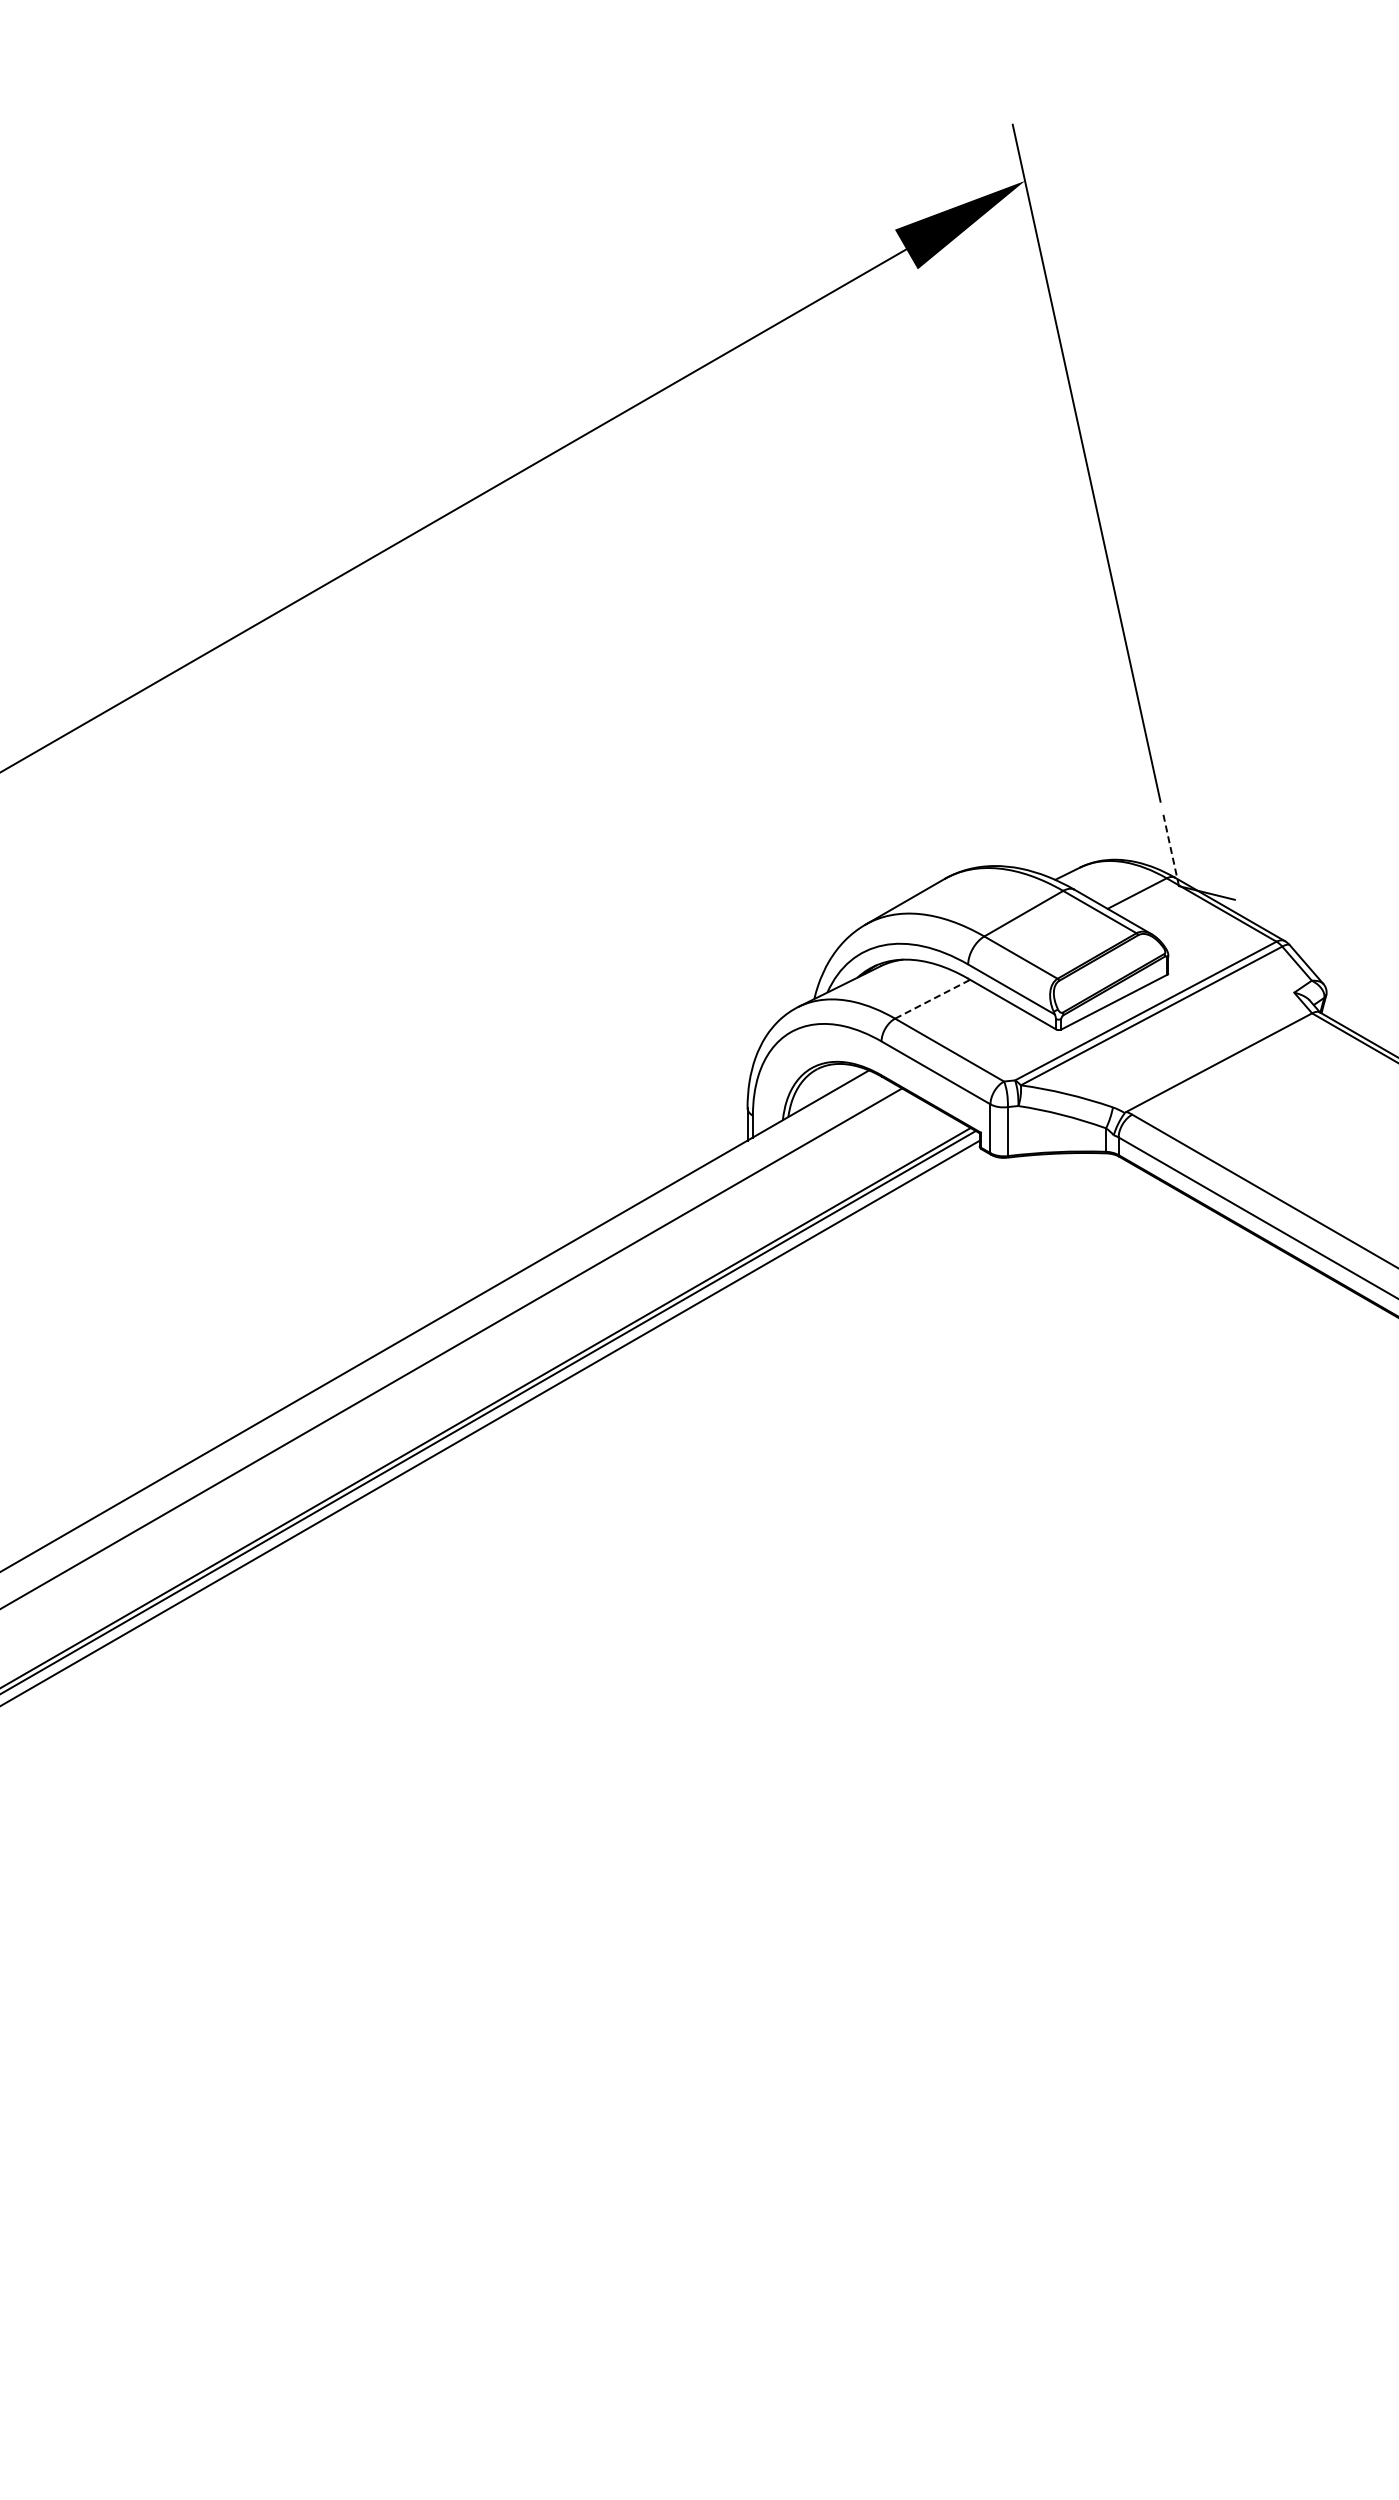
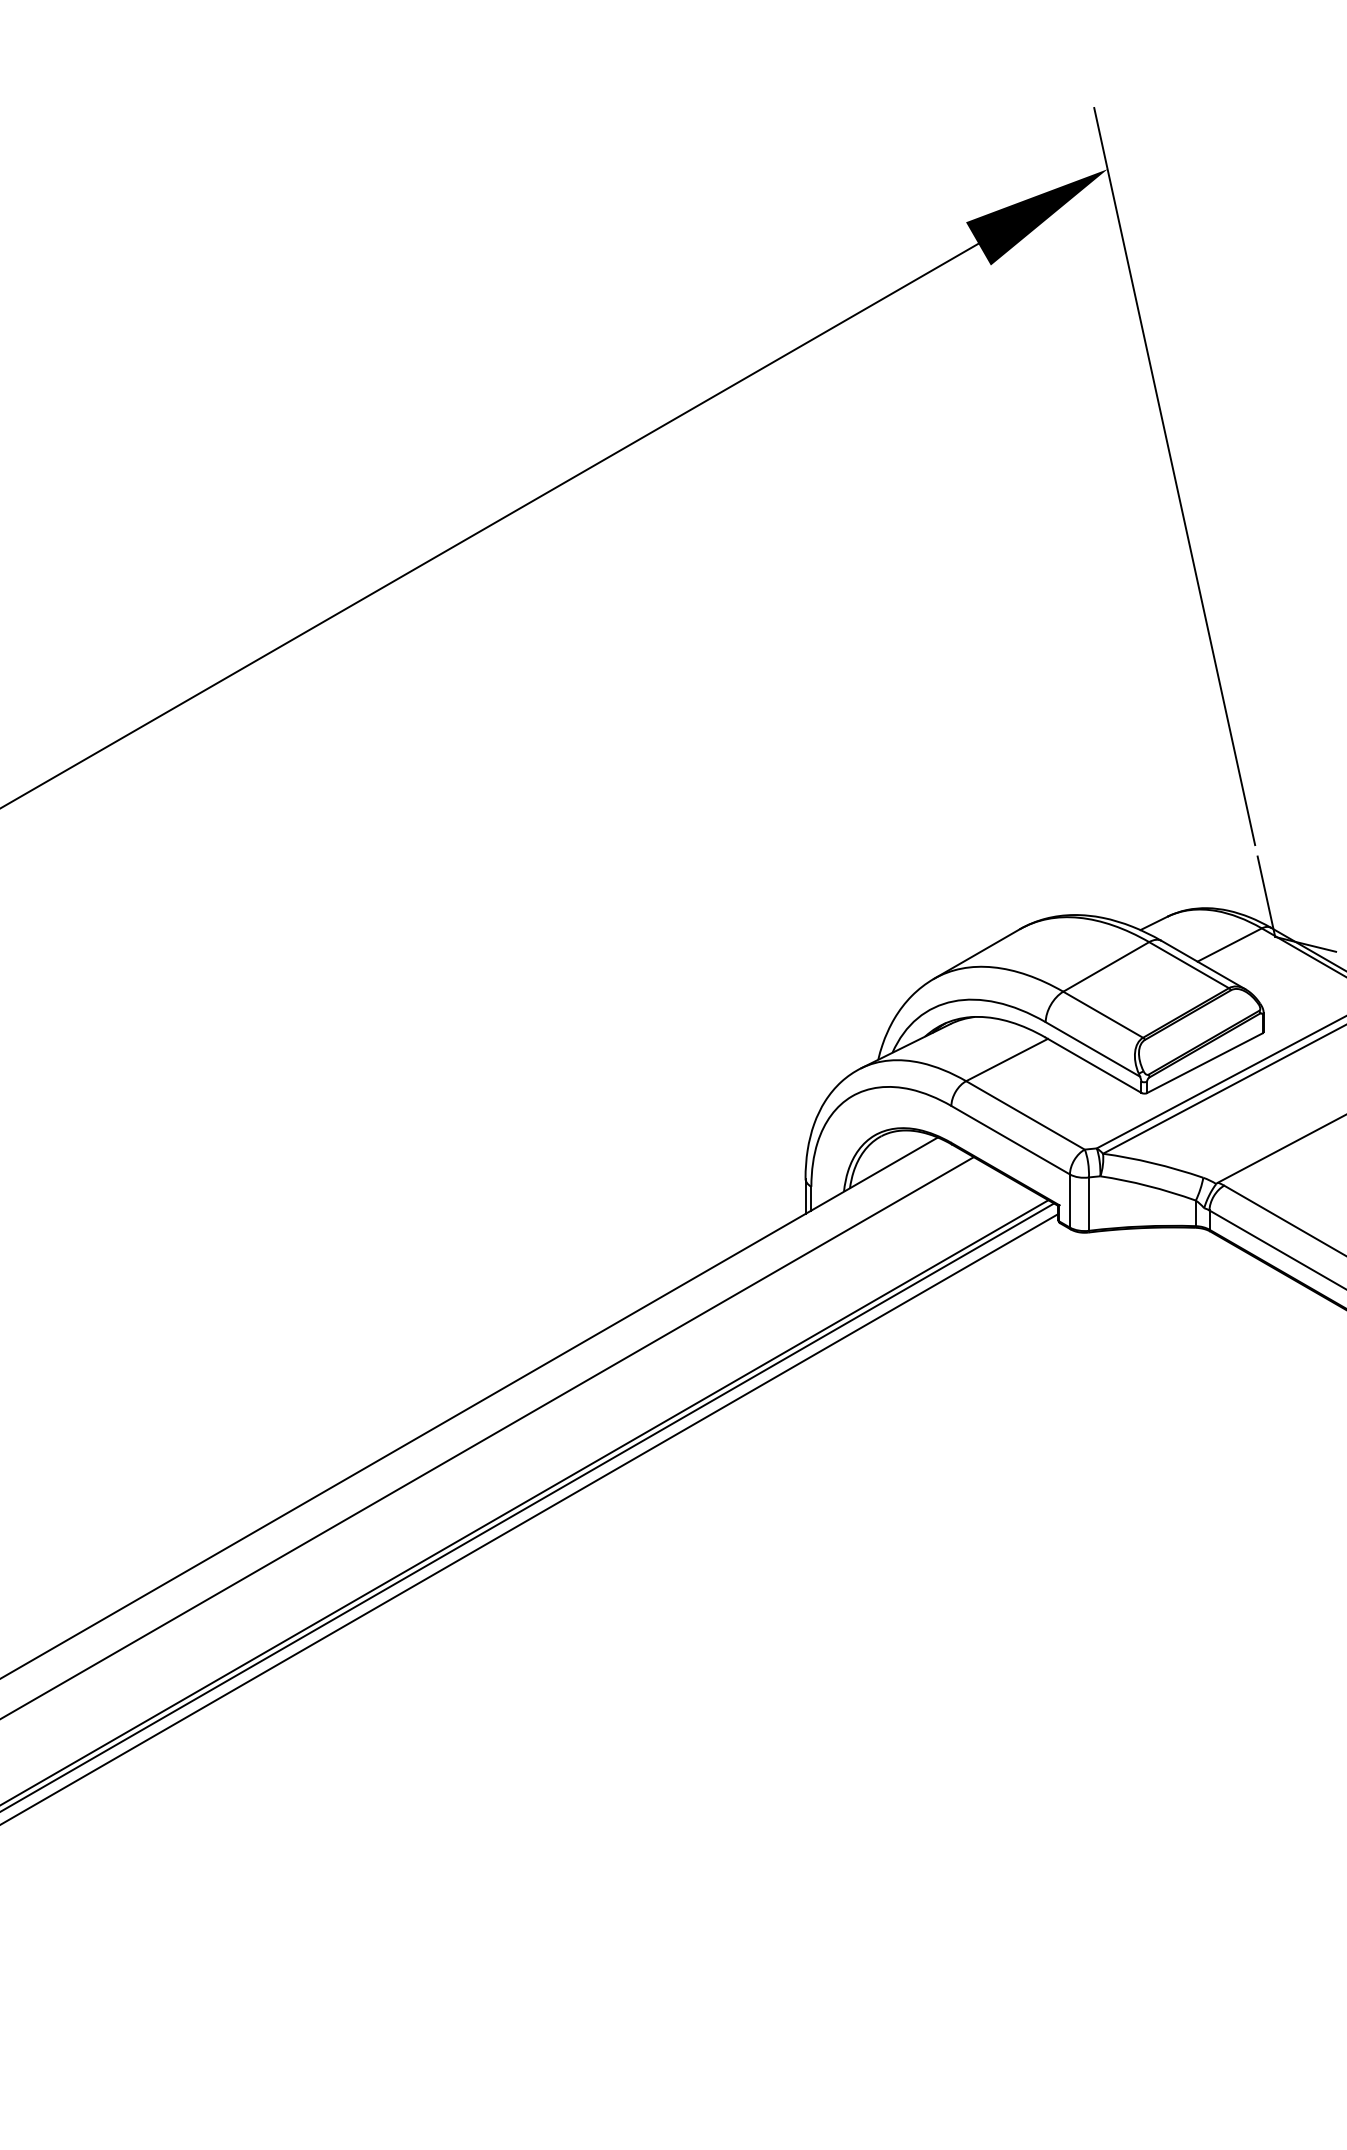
line: (1170, 849) -> (1265, 897), dashed -> solid
line: (933, 999) -> (1007, 1060), dashed -> solid

